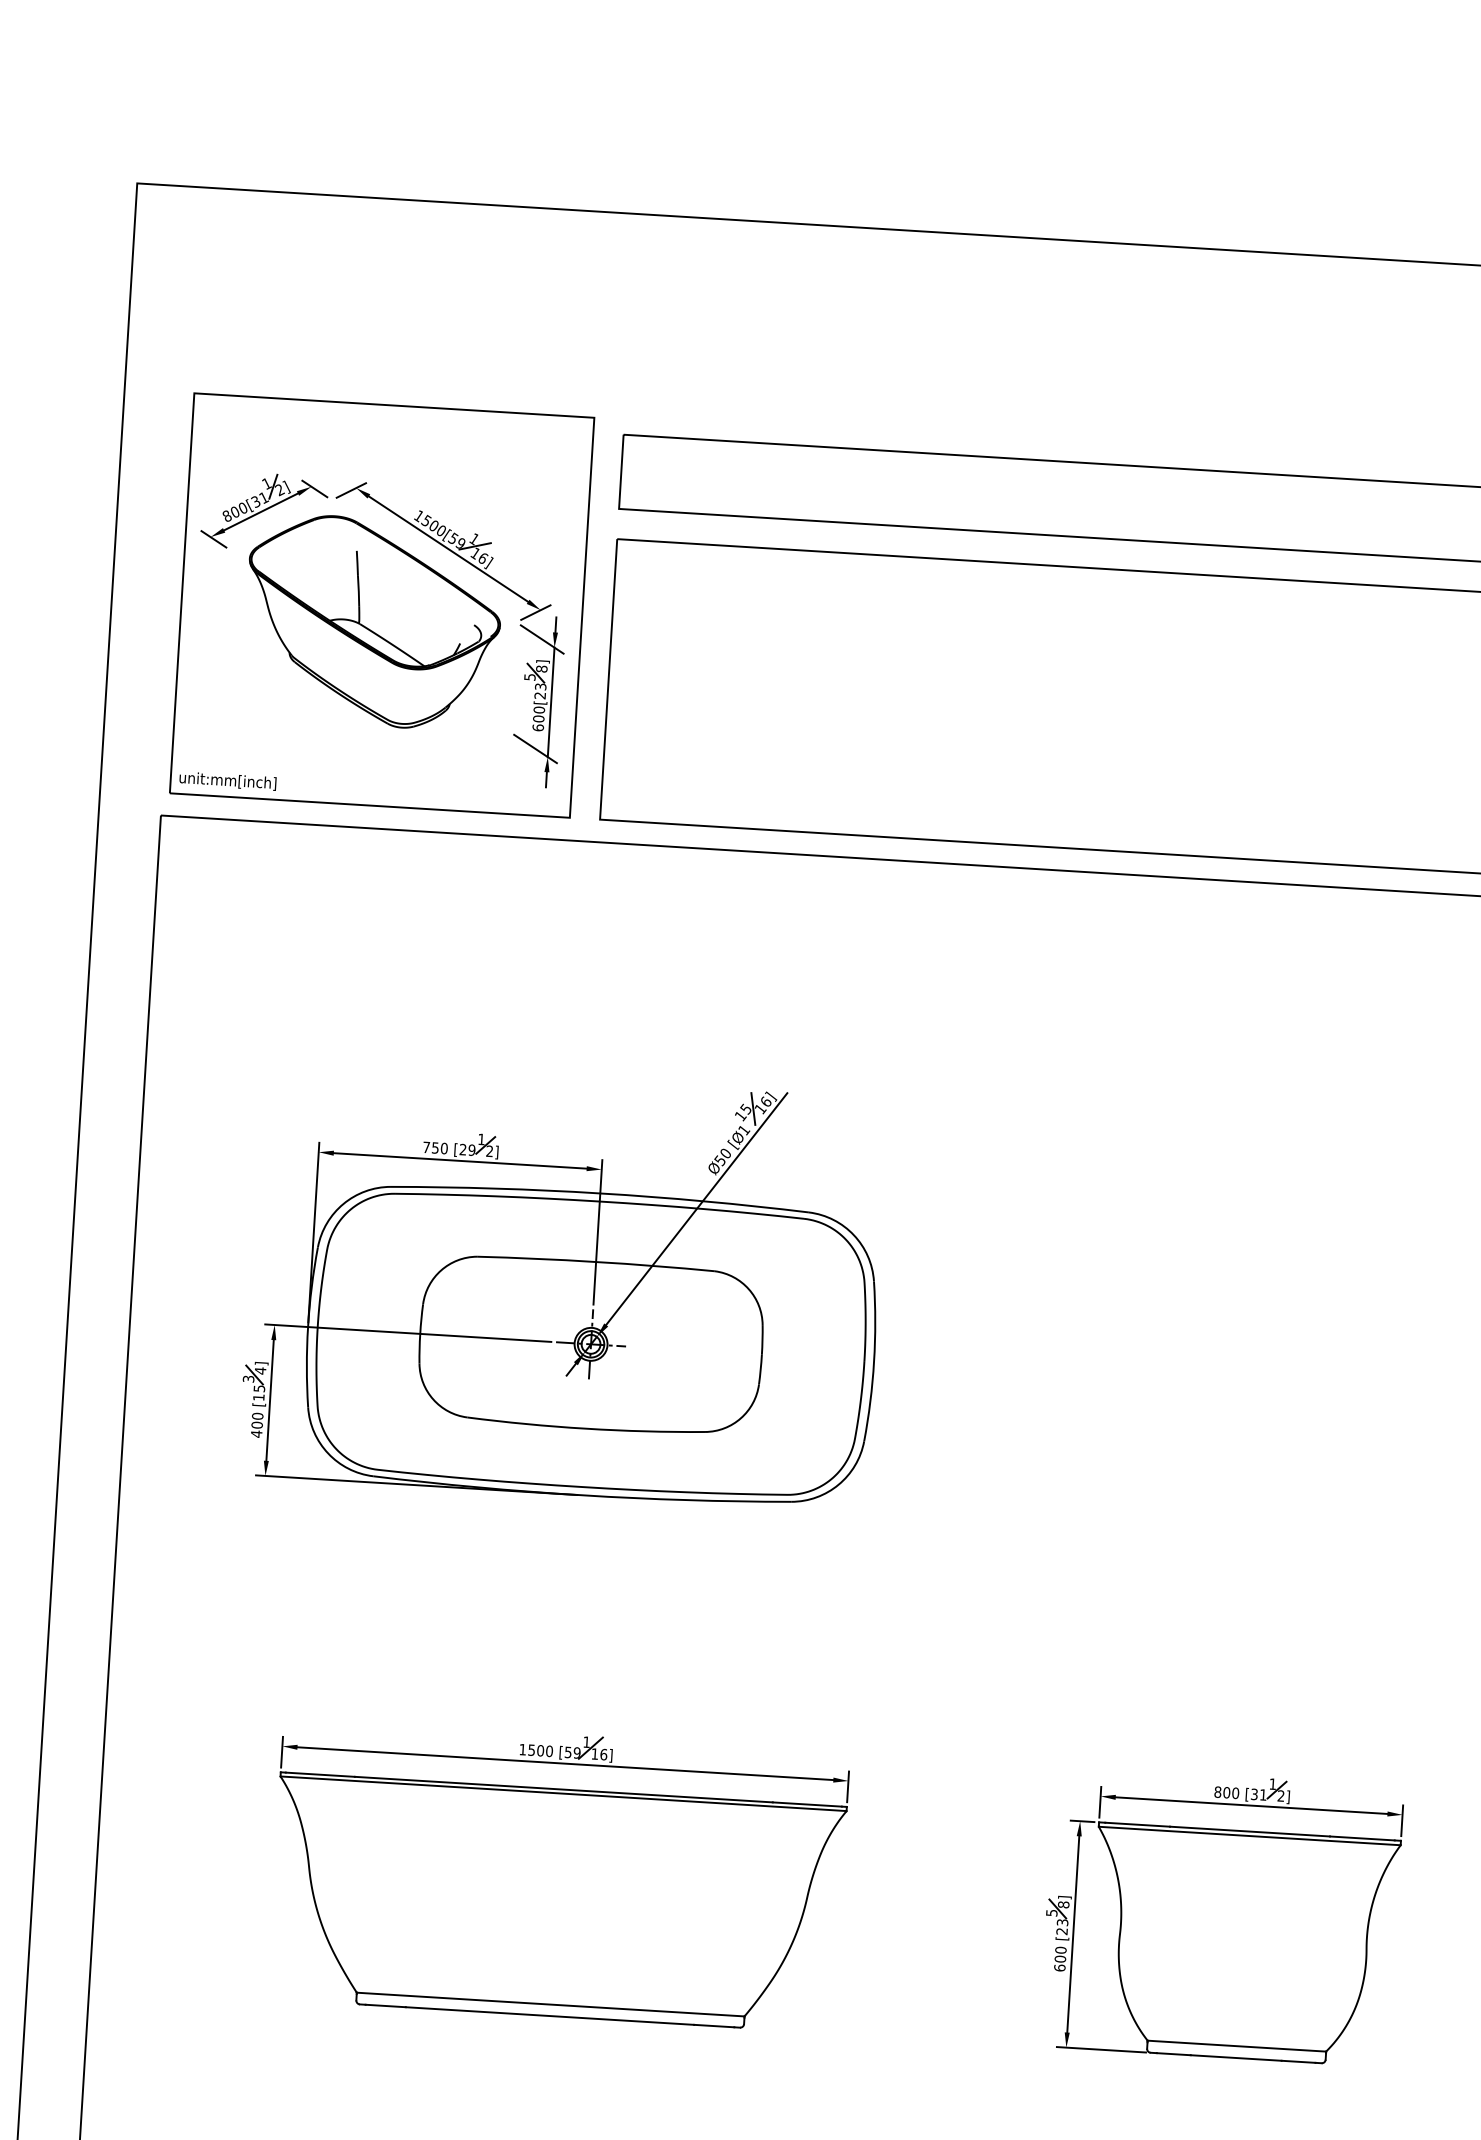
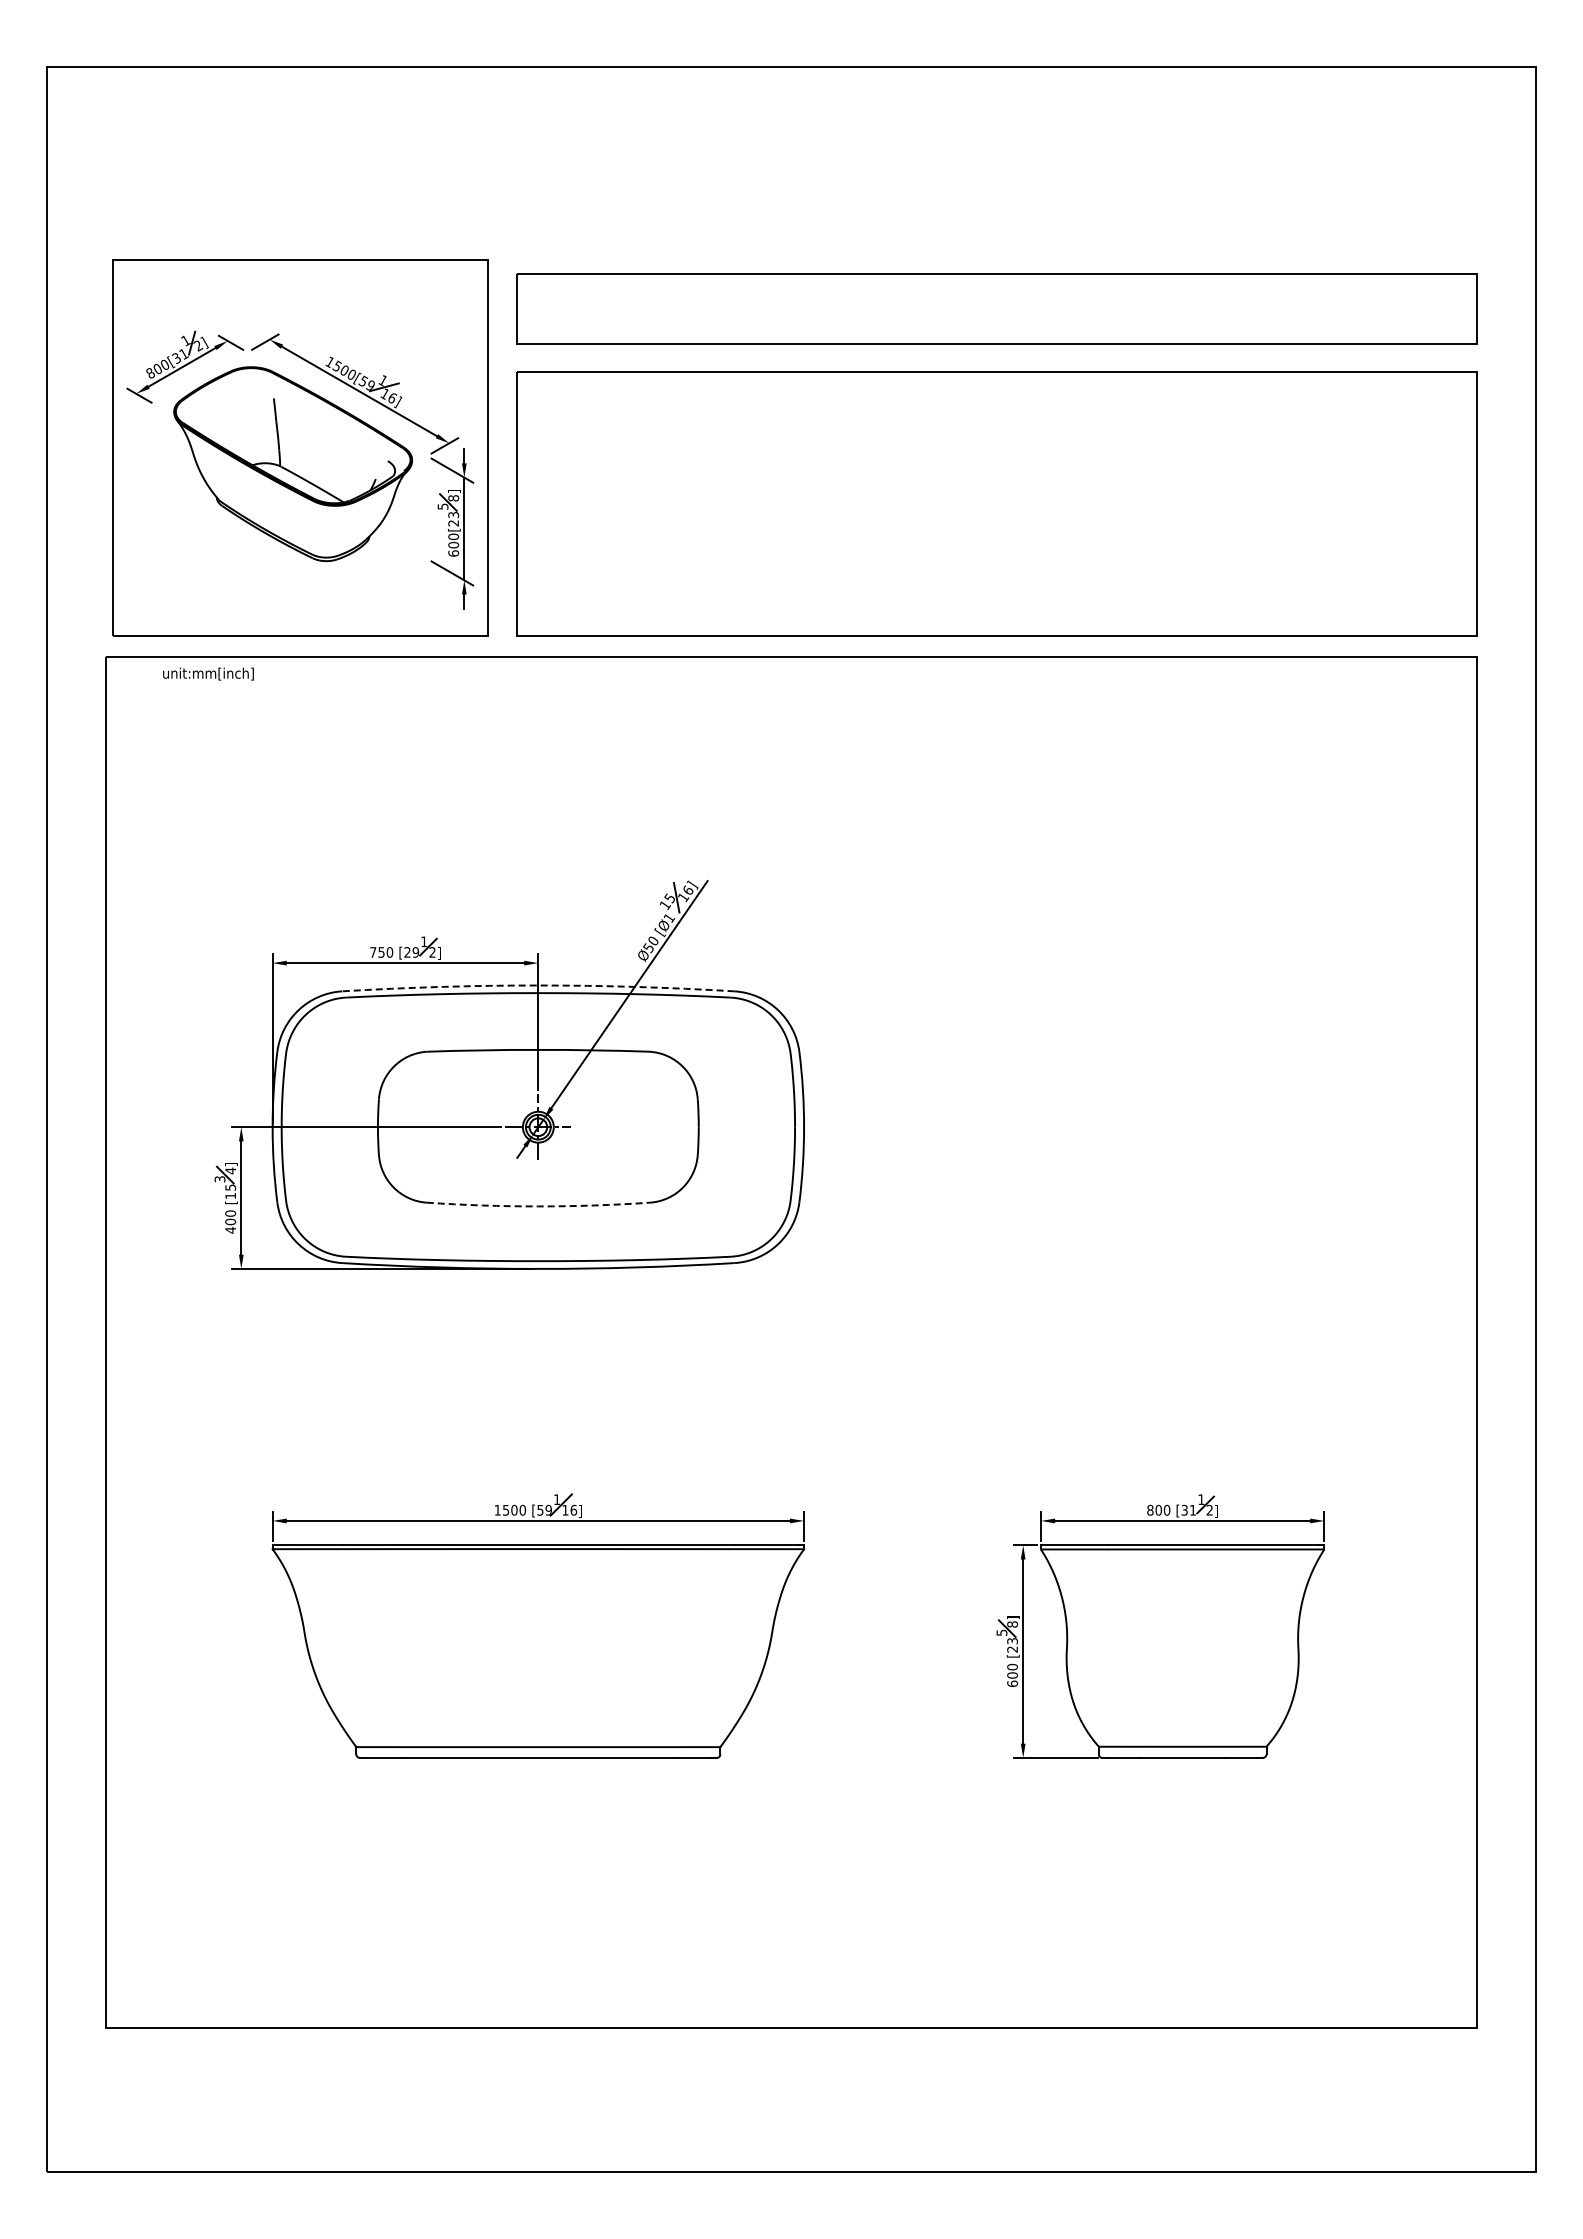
text: (228, 780) -> (208, 673), moved
arc: (600, 1193) -> (538, 985), solid -> dashed
arc: (586, 1428) -> (538, 1206), solid -> dashed

